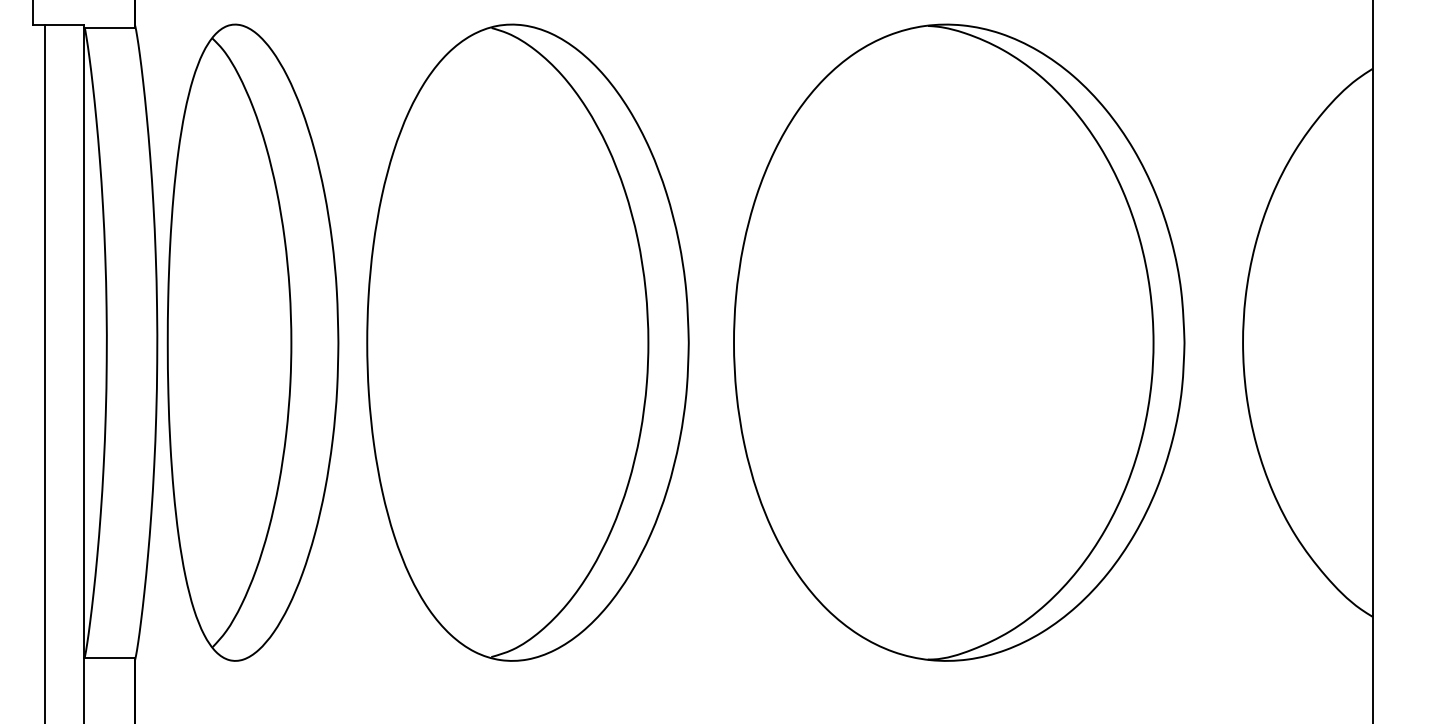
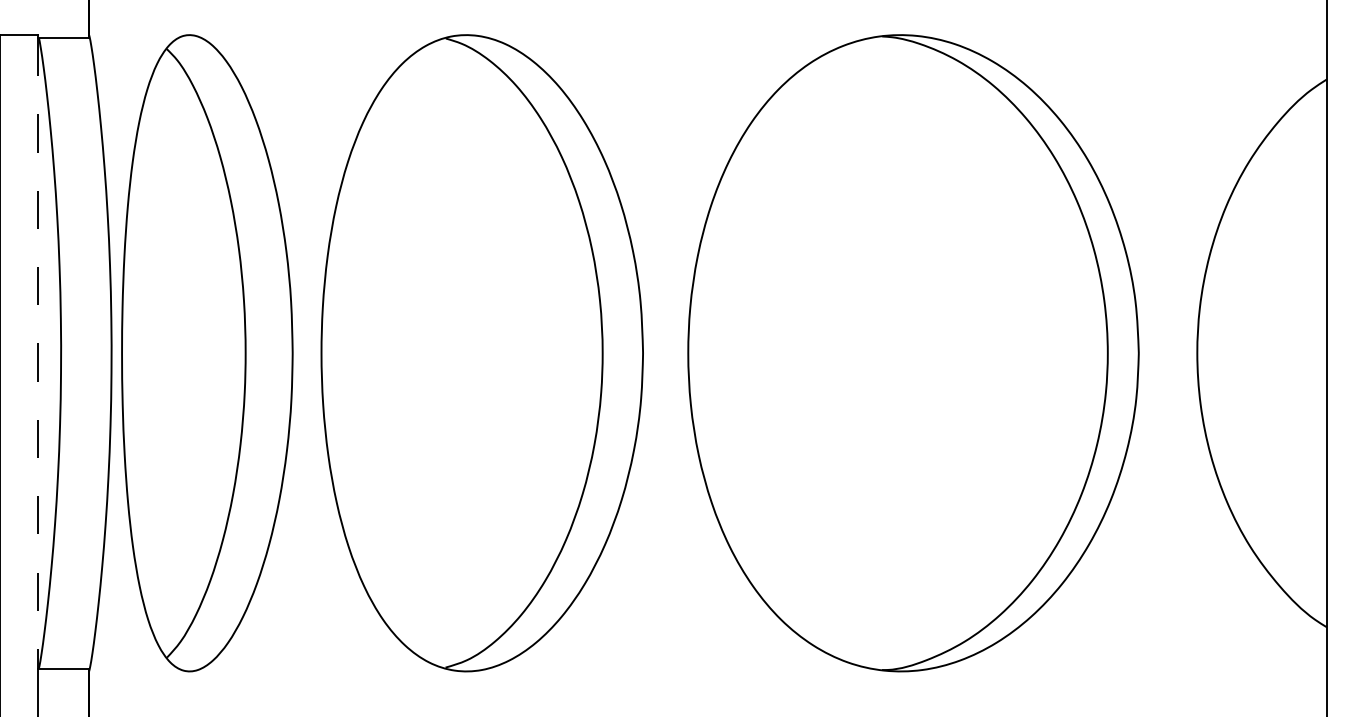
line: (83, 343) -> (37, 354), solid -> dashed

